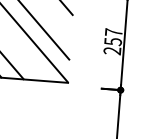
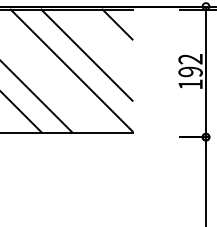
text: (113, 41) -> (190, 71), 257 -> 192

